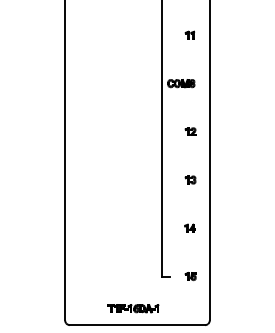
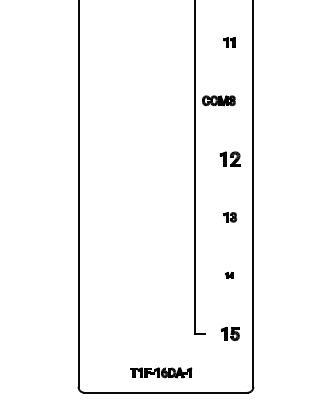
part: (190, 131) -> (230, 158), size x1.6
part: (190, 228) -> (229, 275), size x0.6
part: (190, 276) -> (230, 333), size x1.4

